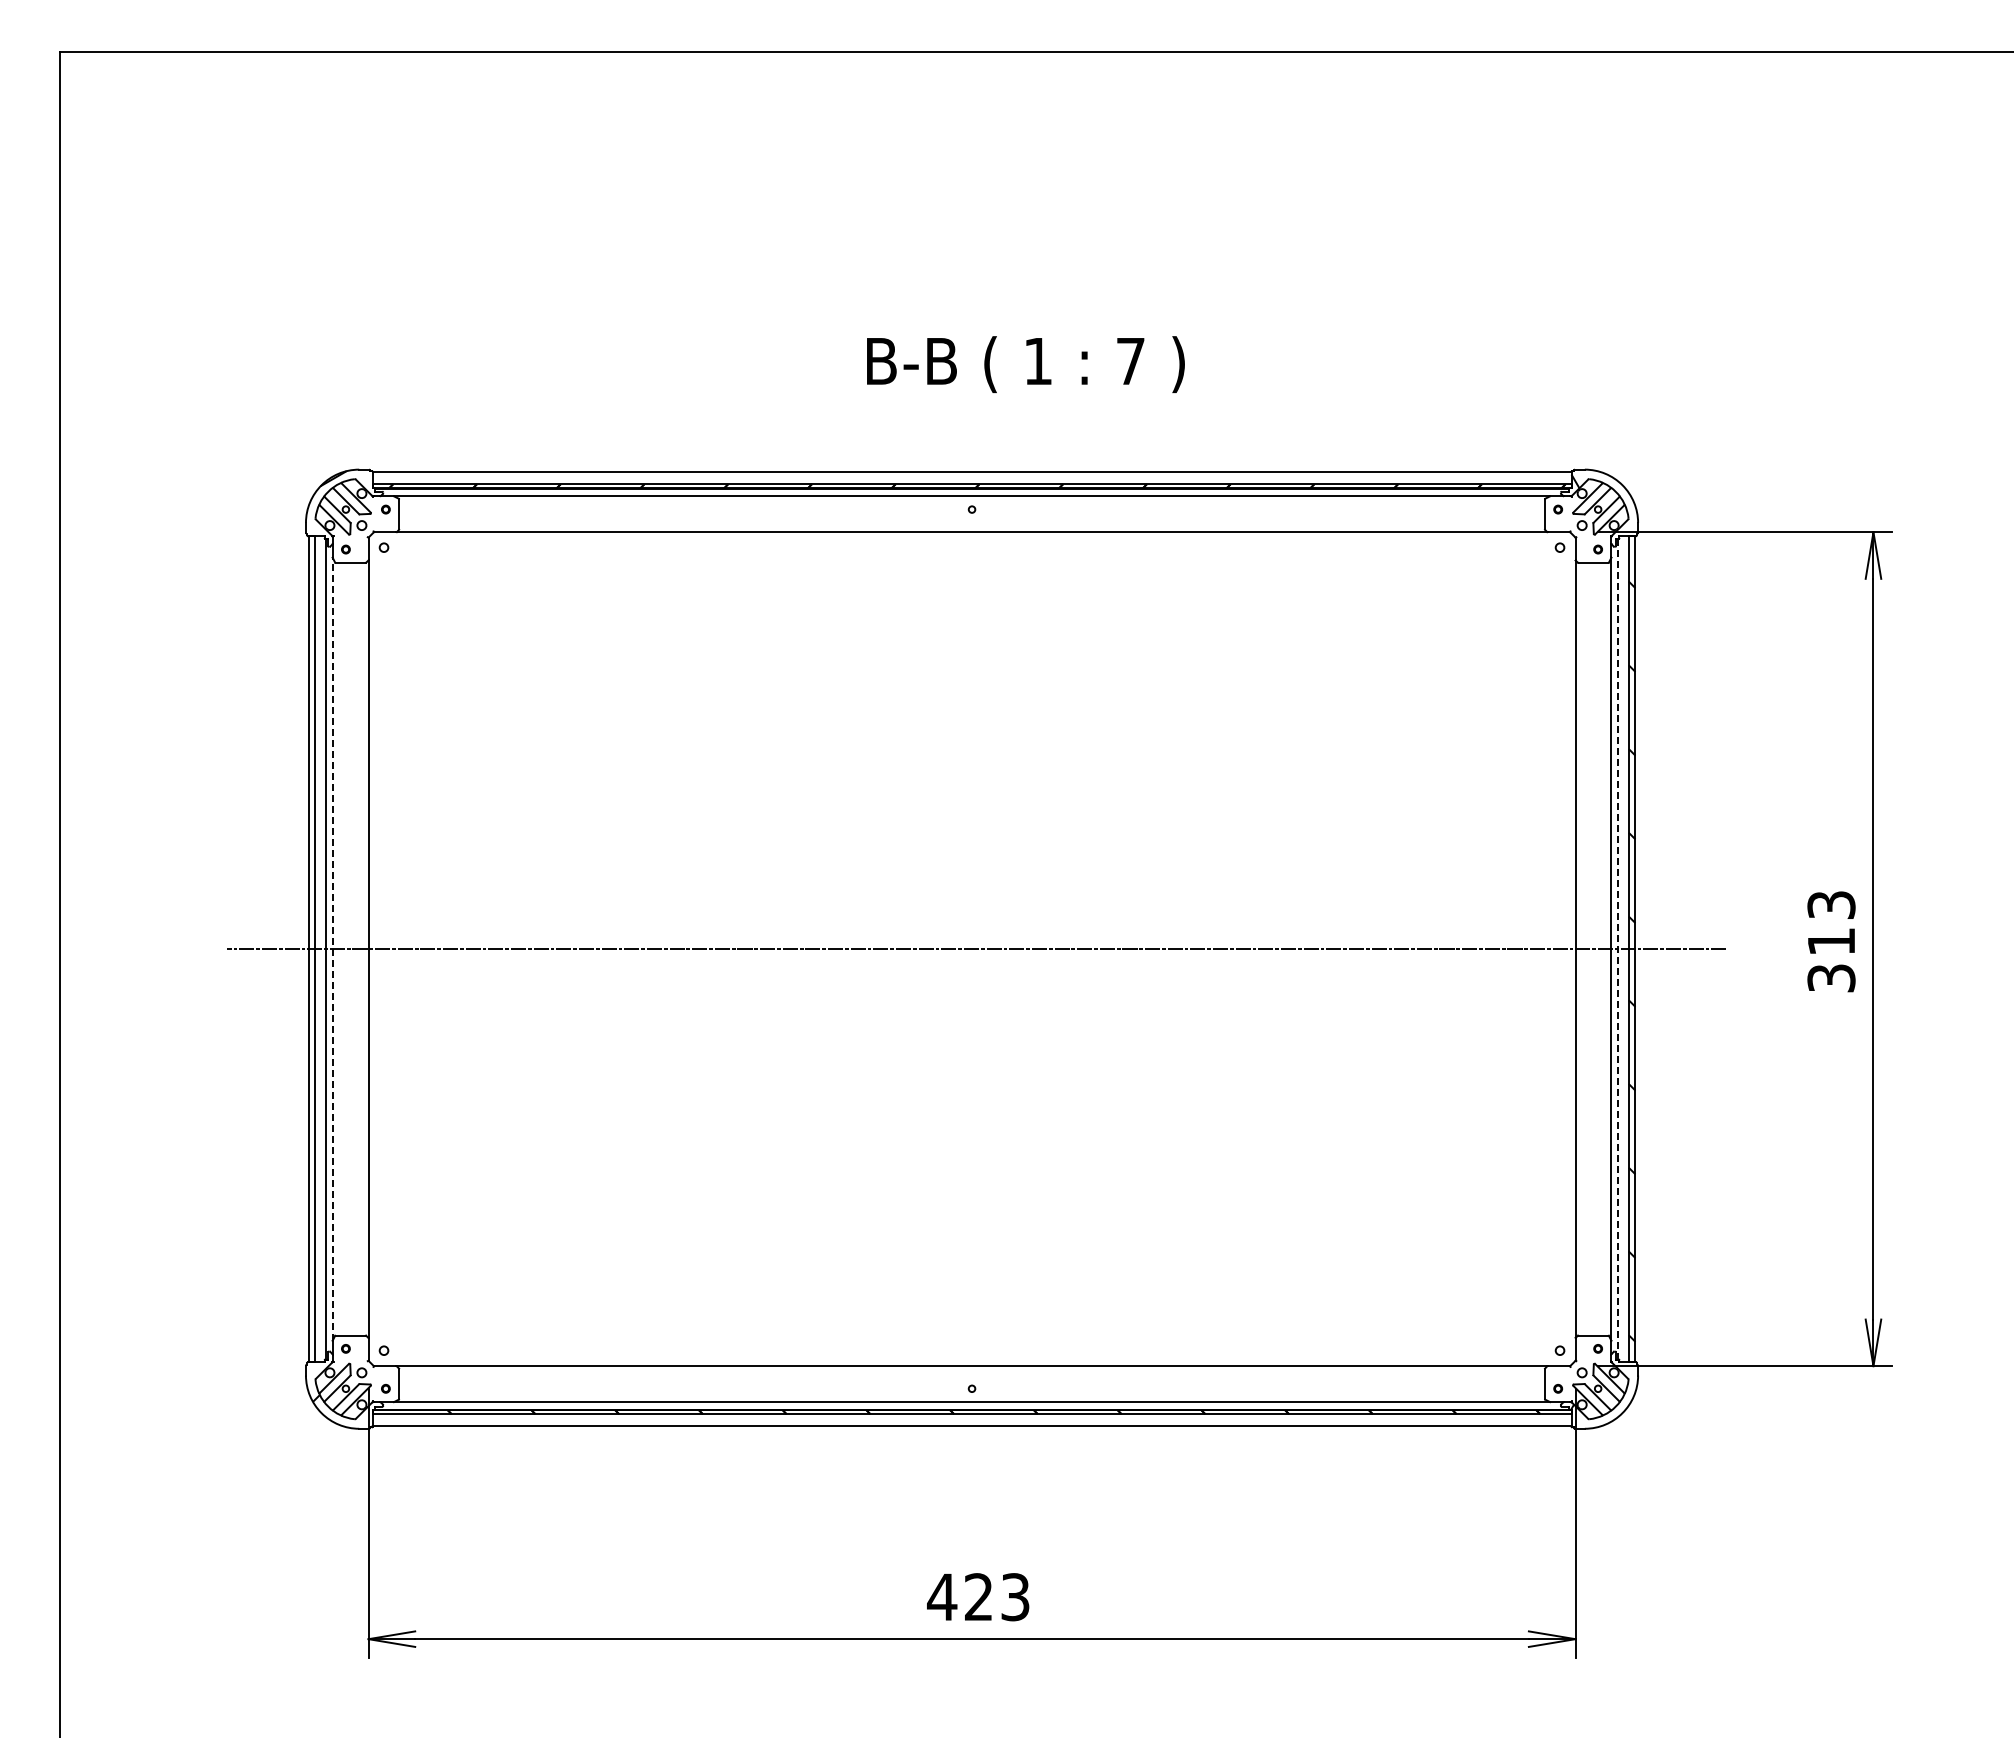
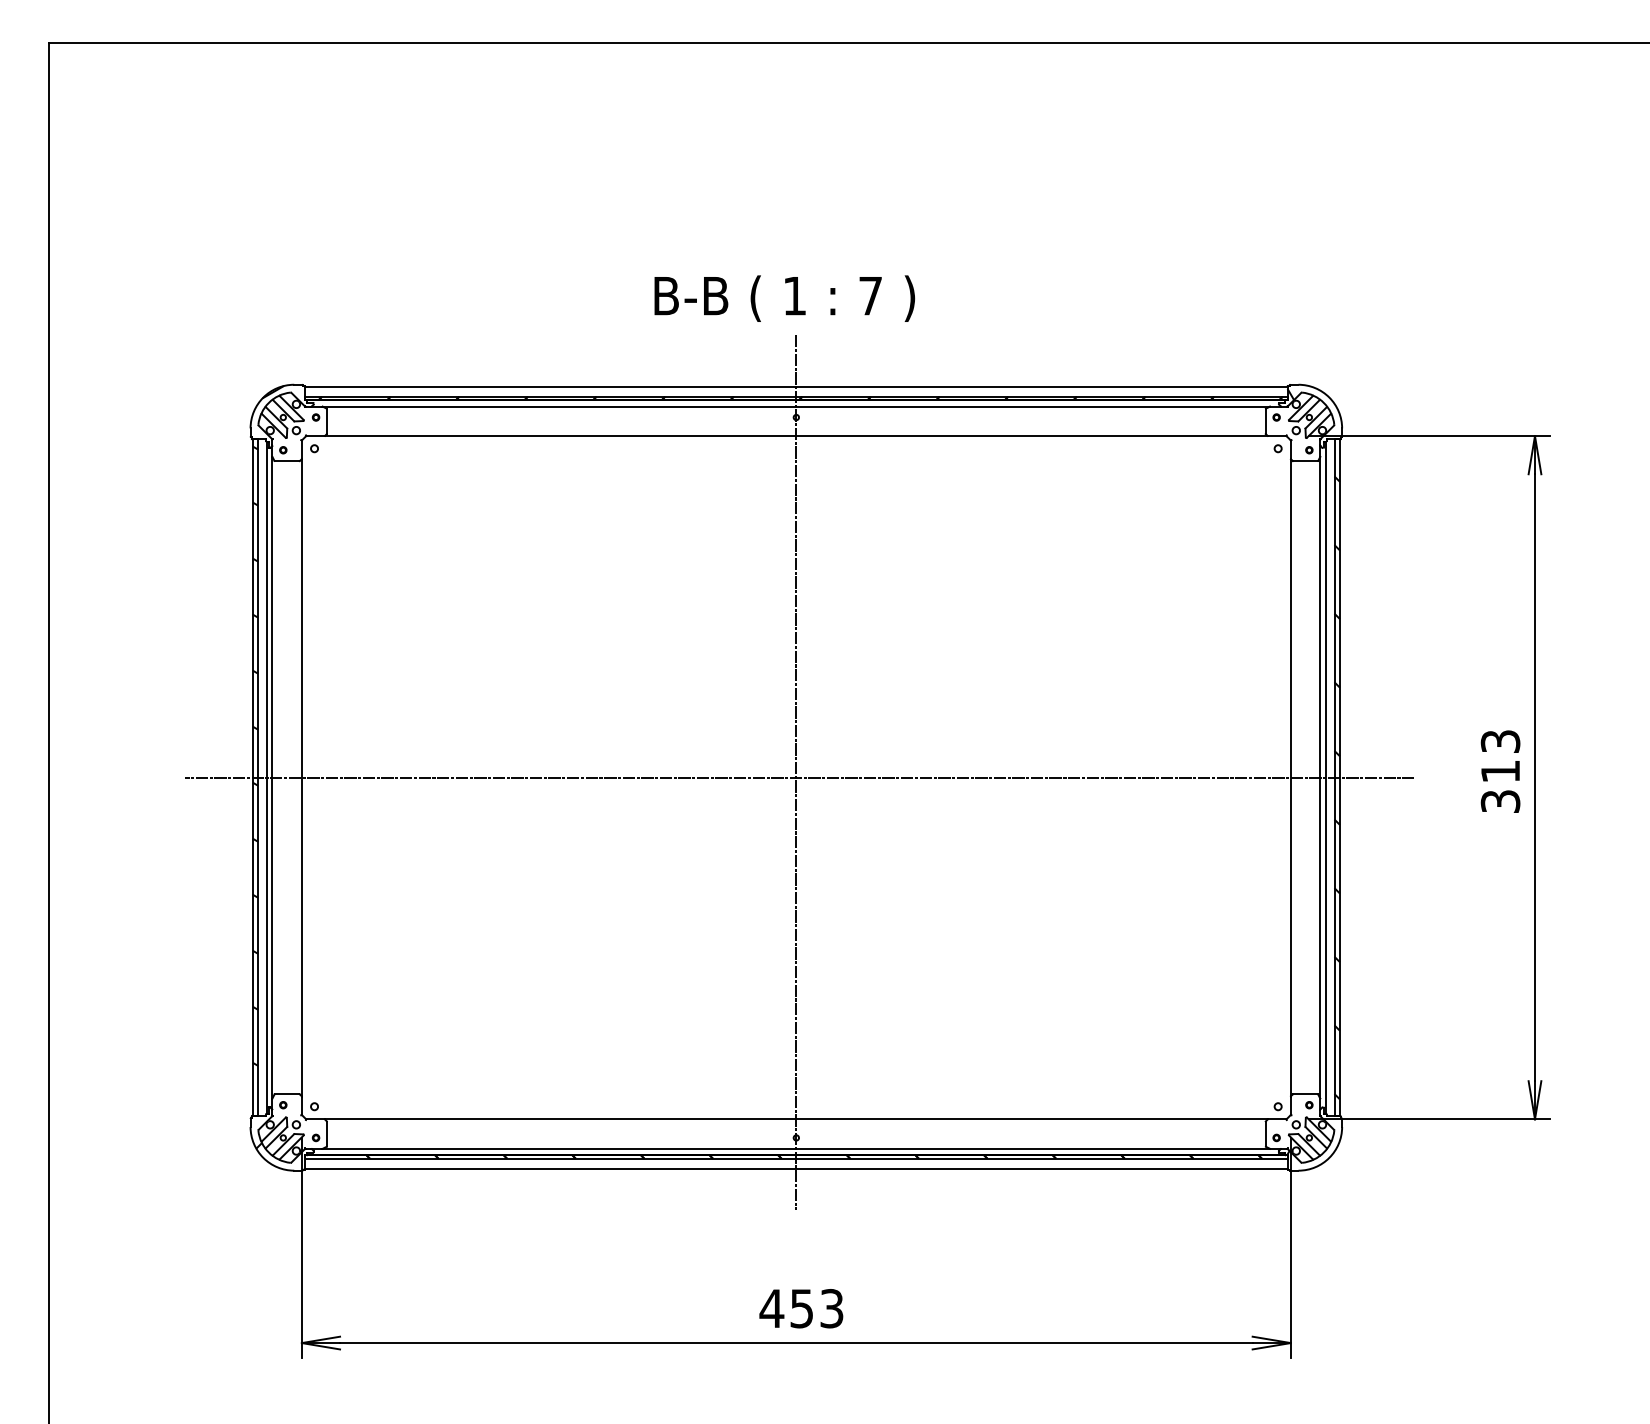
text: (1025, 364) -> (784, 298), moved
hatch: (311, 922) -> (255, 755), added
line: (972, 942) -> (796, 772), added
line: (1618, 948) -> (1326, 777), dashed -> solid
line: (332, 949) -> (272, 777), dashed -> solid
text: (978, 1597) -> (801, 1308), 423 -> 453

